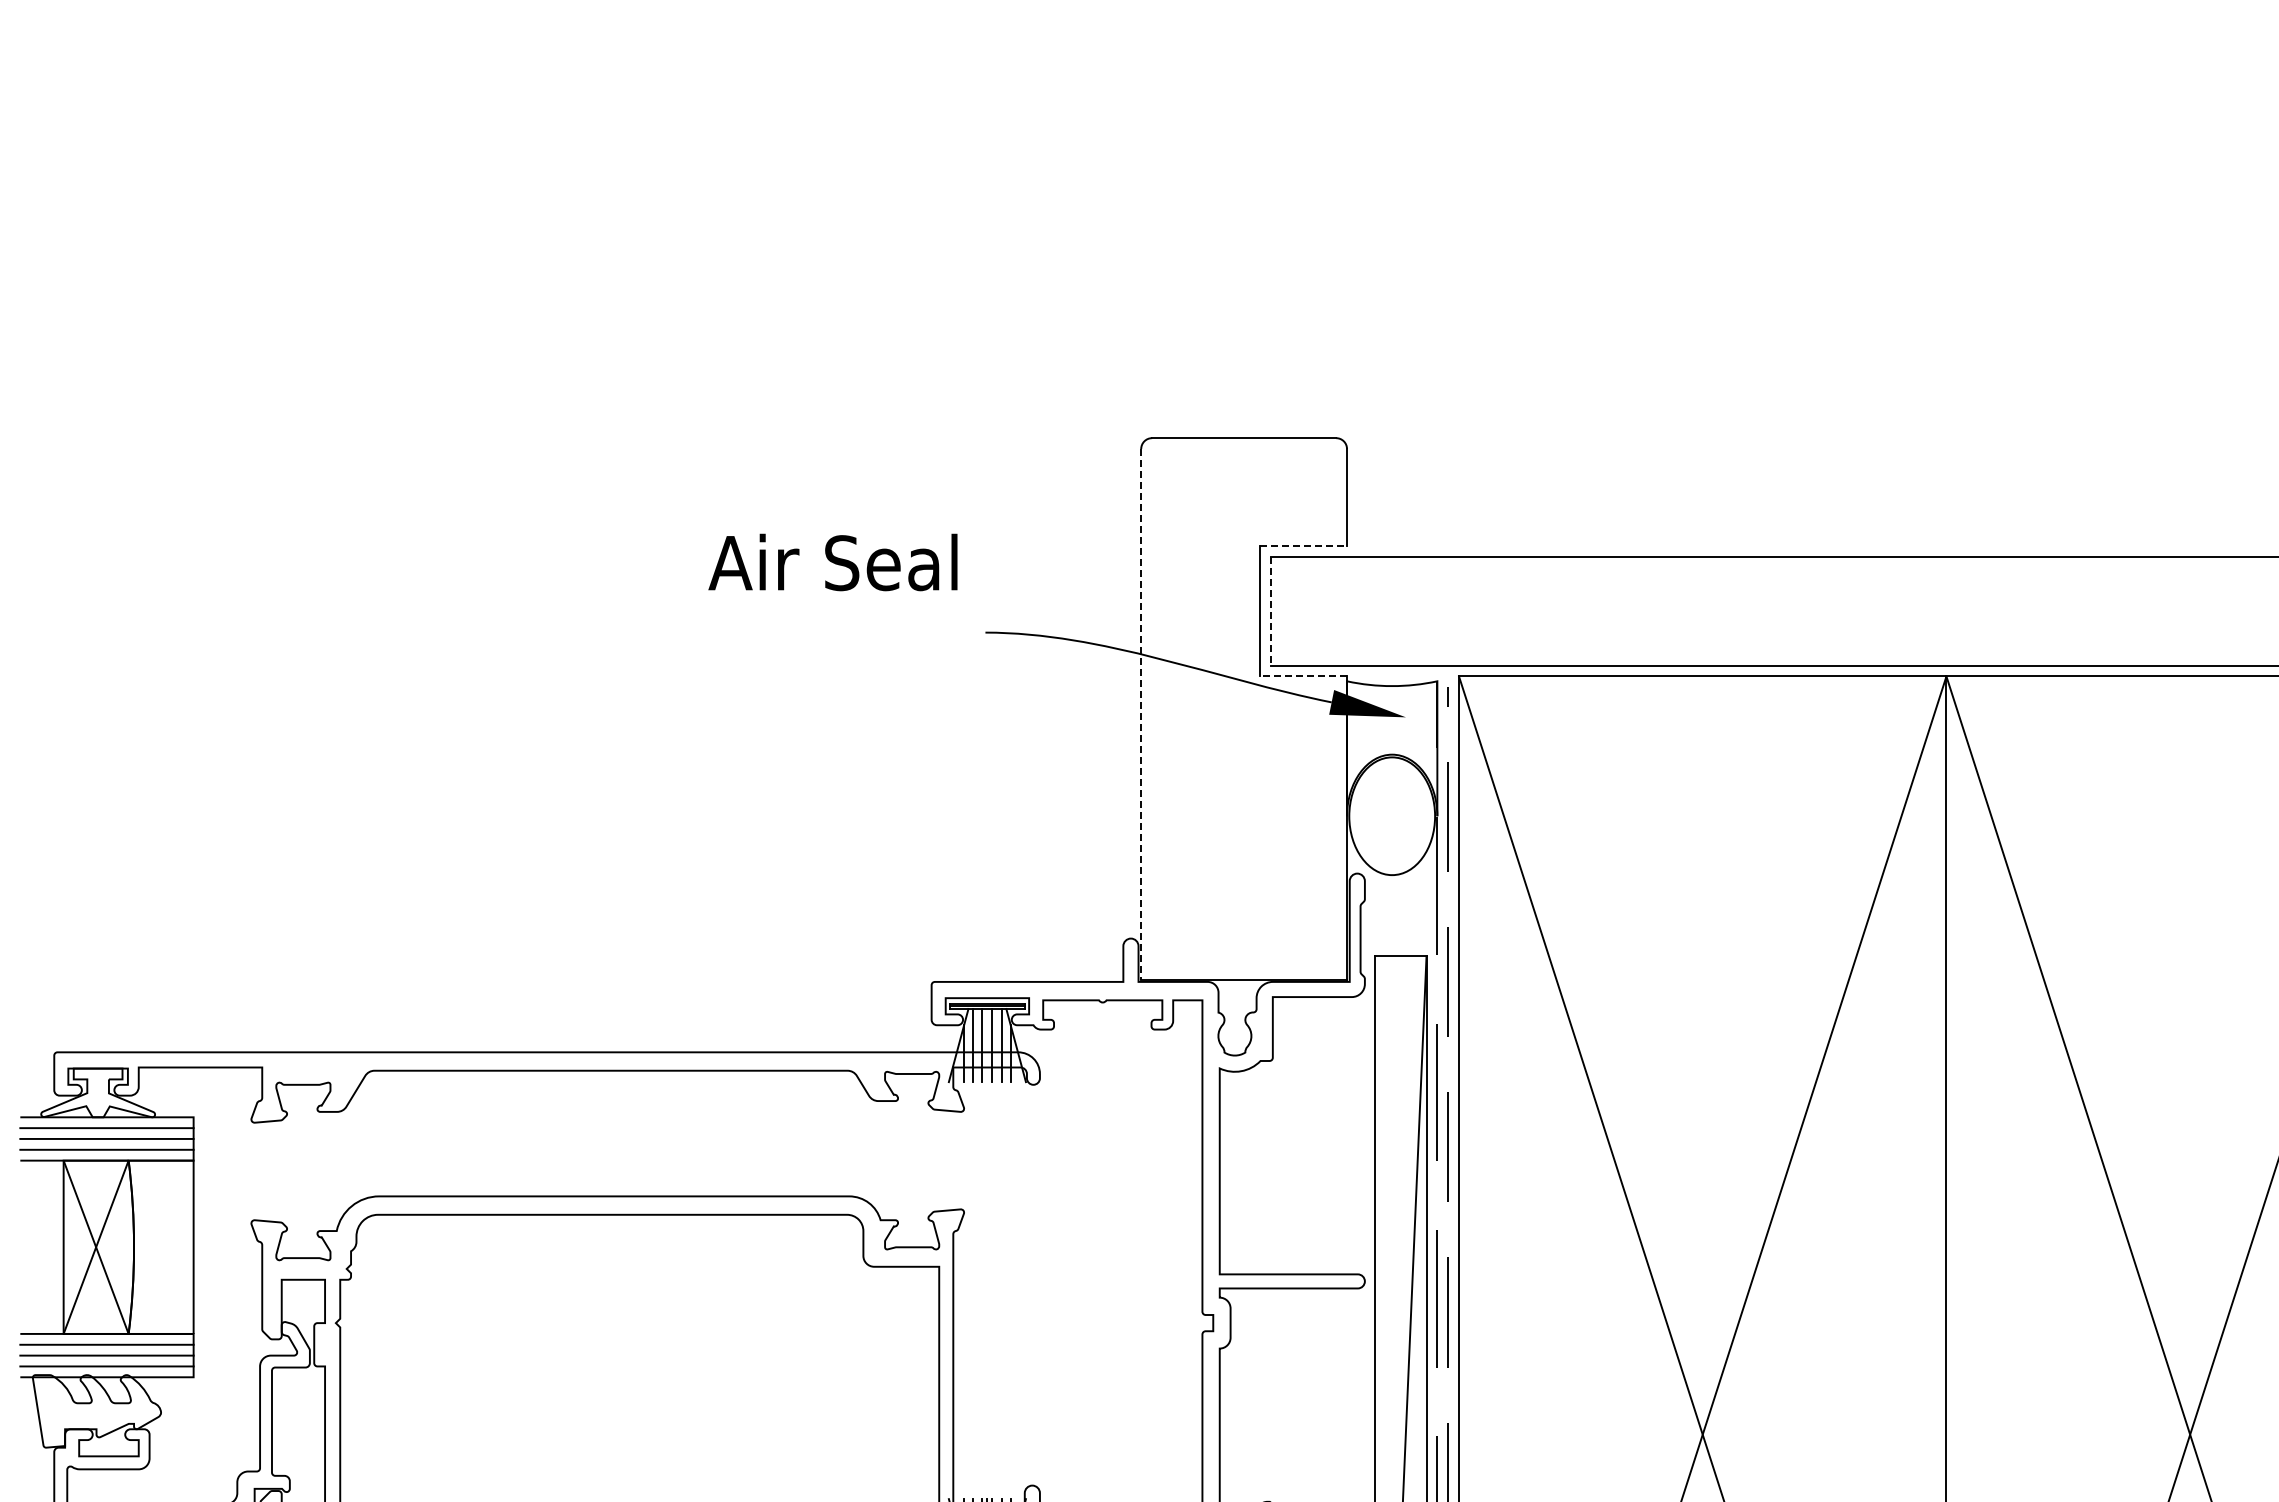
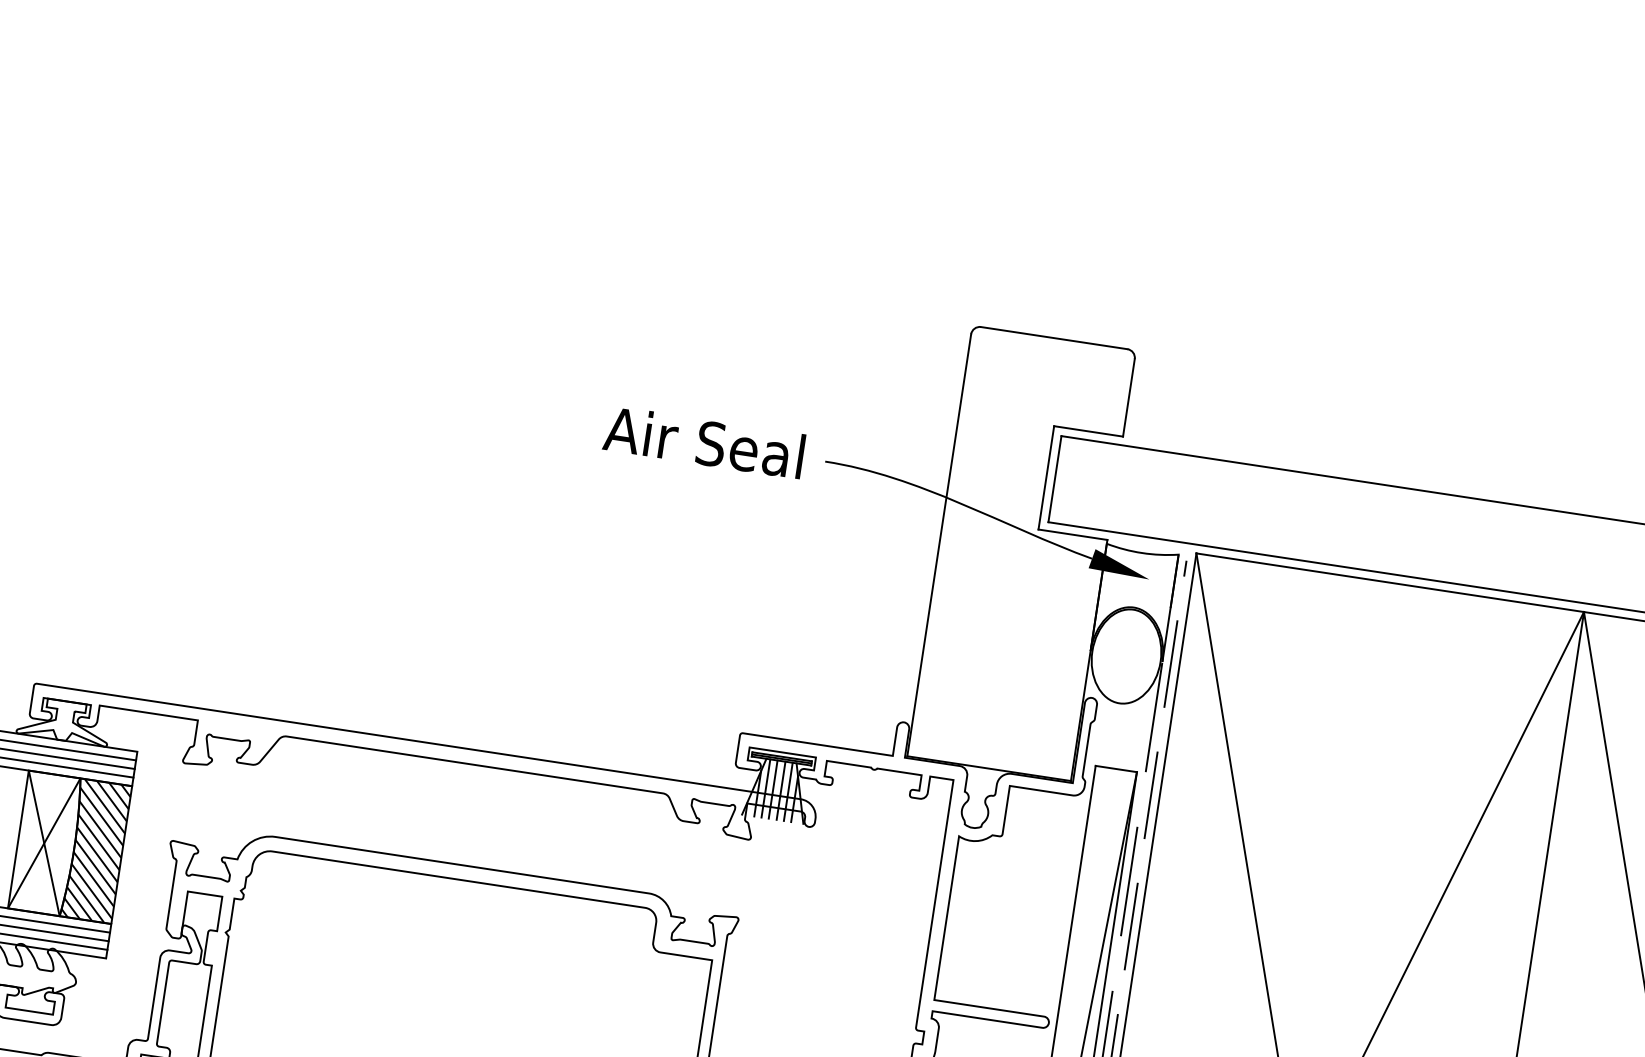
line: (1304, 546) -> (1089, 431), dashed -> solid
text: (832, 562) -> (703, 442), moved
line: (1271, 611) -> (1055, 479), dashed -> solid
line: (1303, 676) -> (1072, 534), dashed -> solid
line: (1141, 714) -> (939, 545), dashed -> solid
hatch: (161, 1246) -> (96, 850), added

